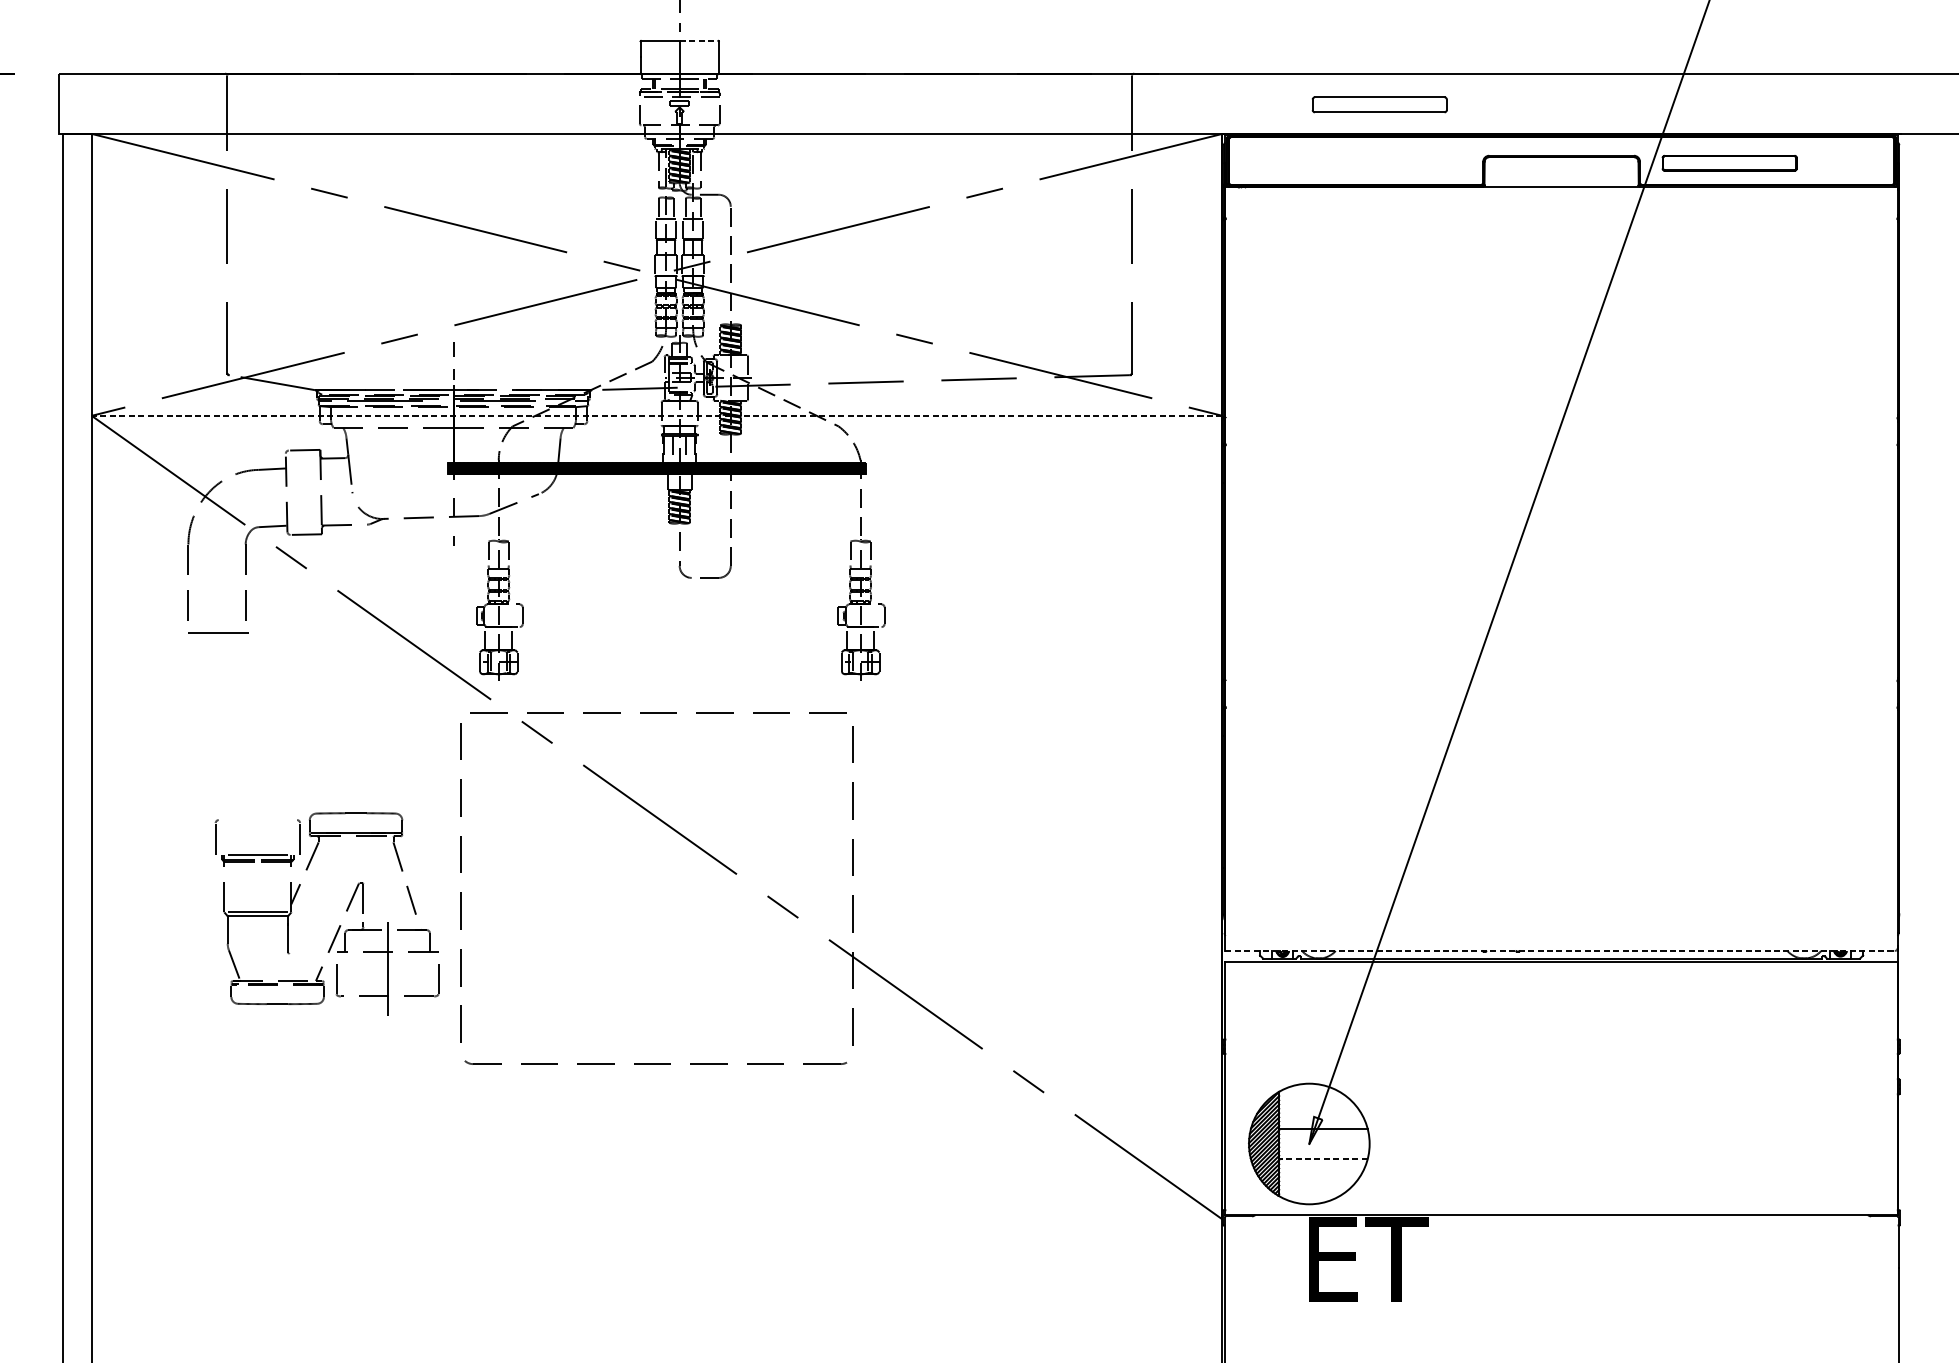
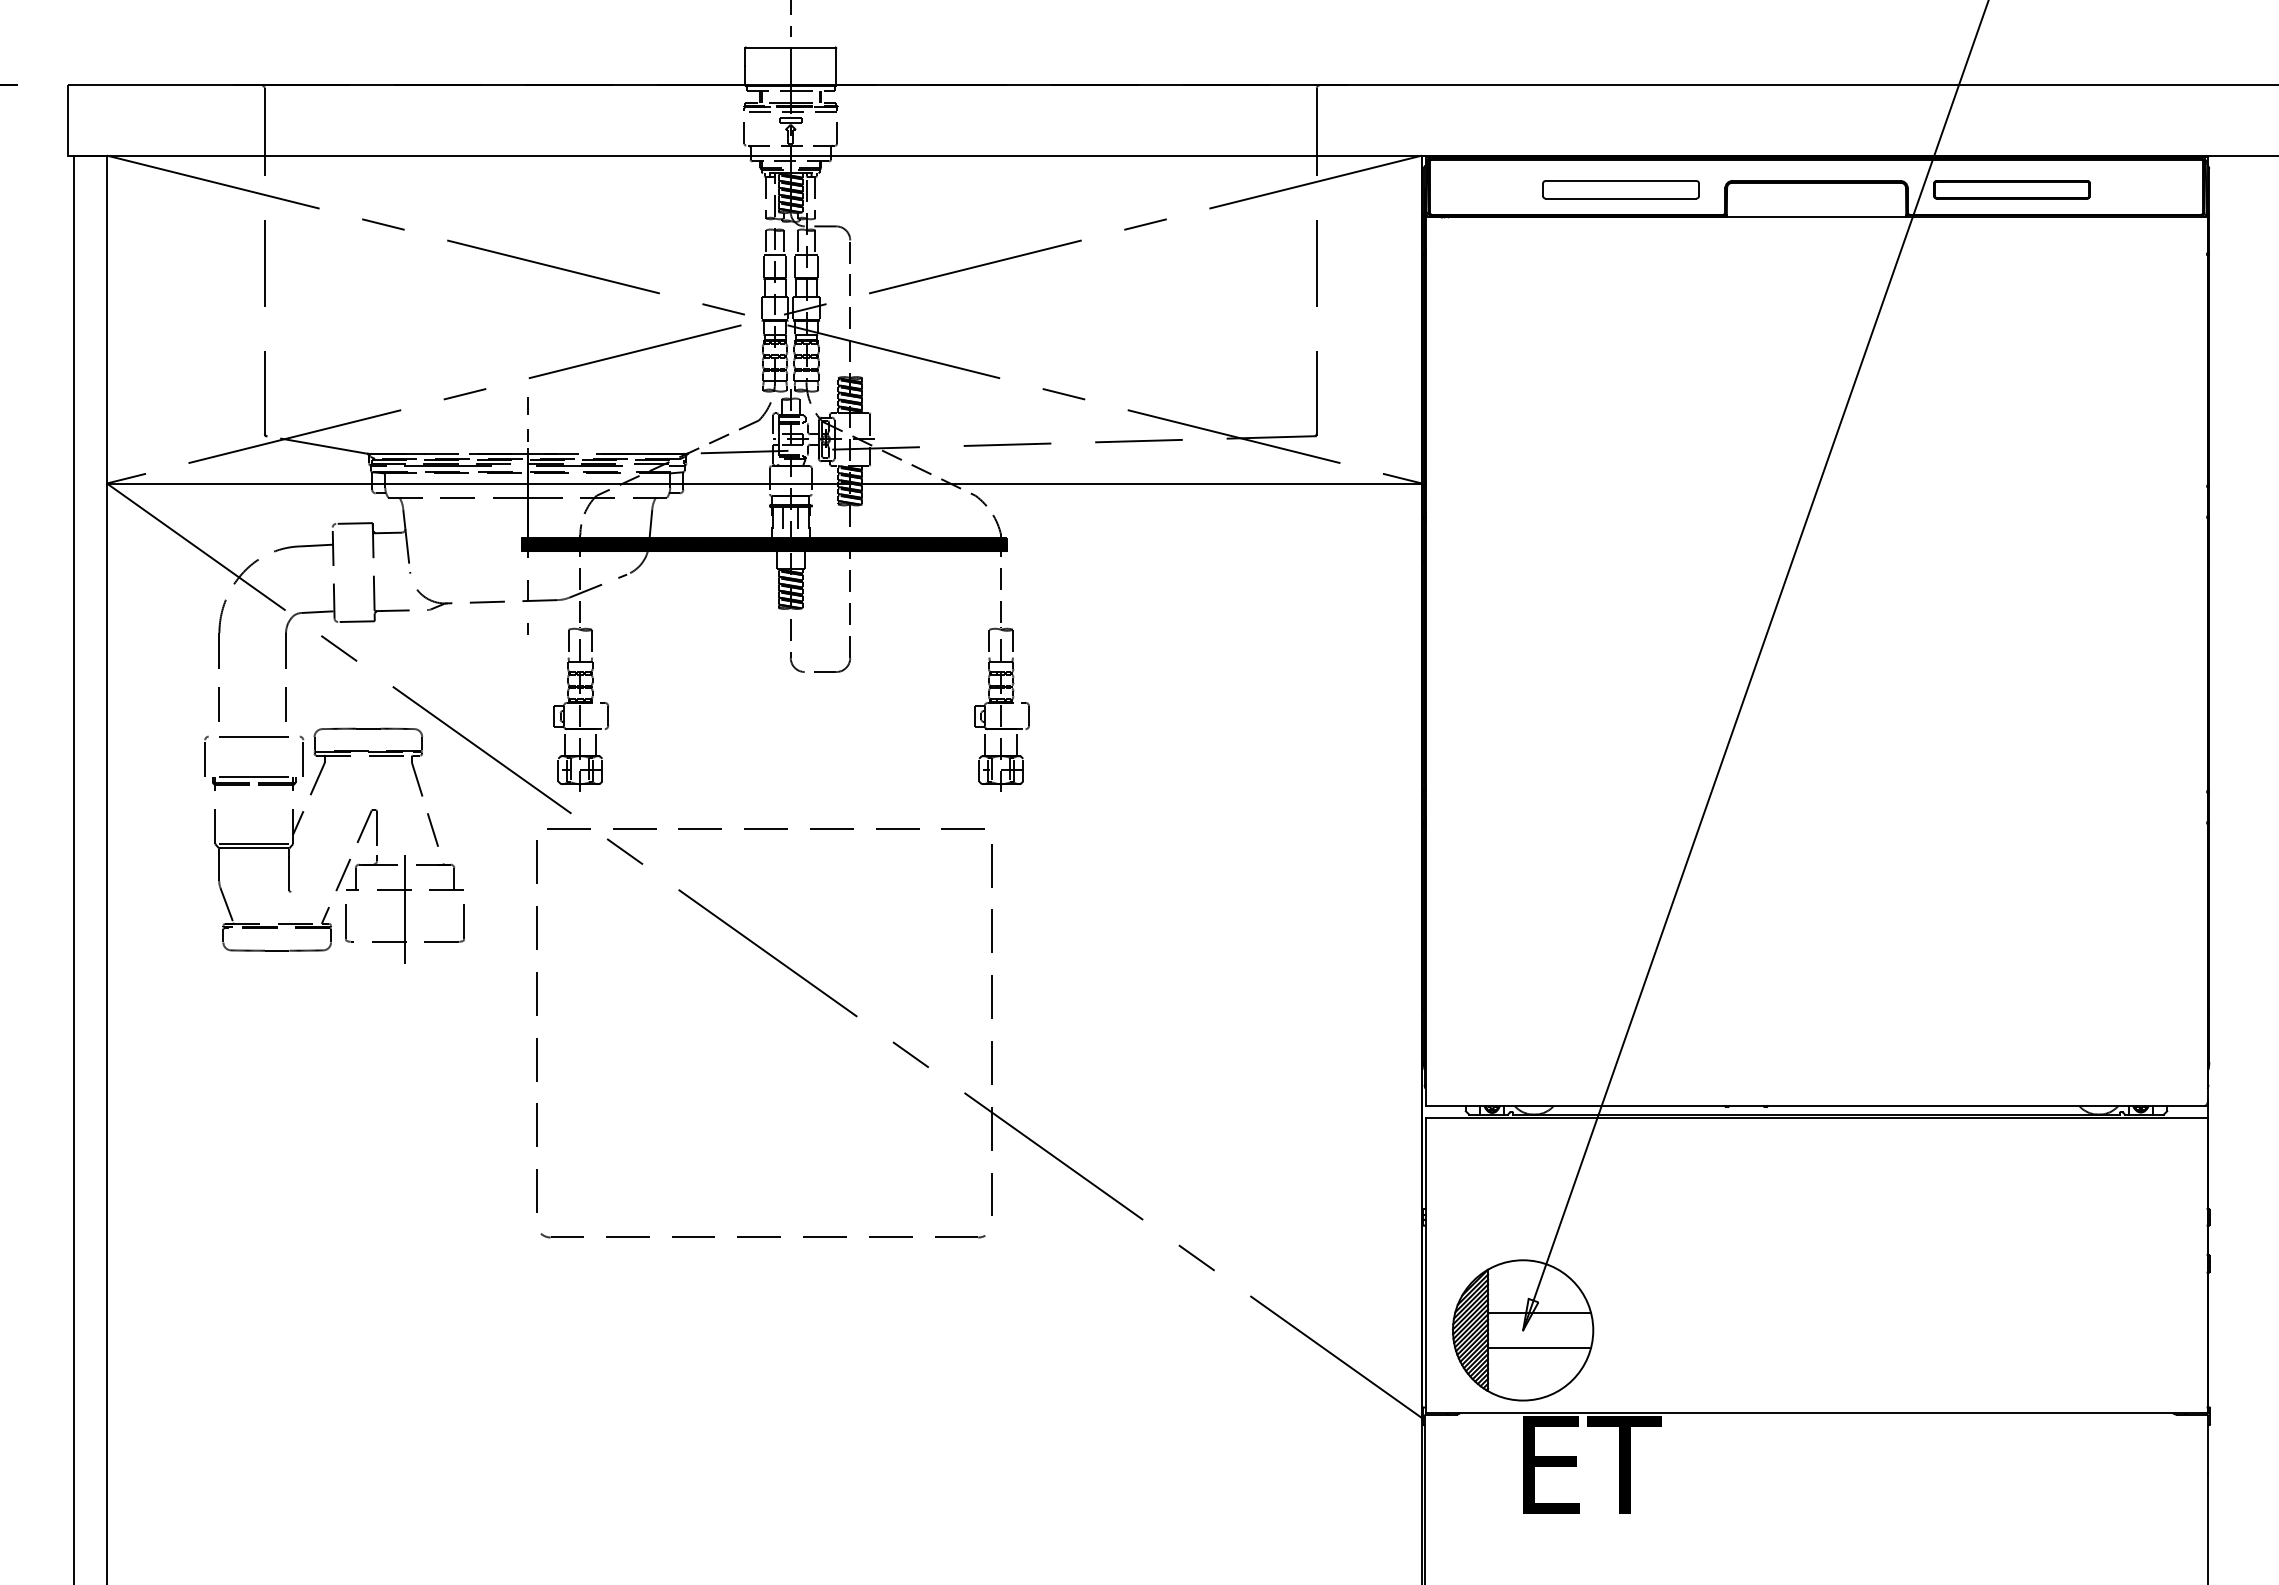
line: (699, 40) -> (813, 47), dashed -> solid
part: (1379, 104) -> (1620, 189), moved
line: (657, 415) -> (764, 483), dashed -> solid
part: (339, 924) -> (349, 858), moved
line: (1562, 950) -> (1817, 1105), dashed -> solid
line: (1323, 1158) -> (1539, 1347), dashed -> solid

